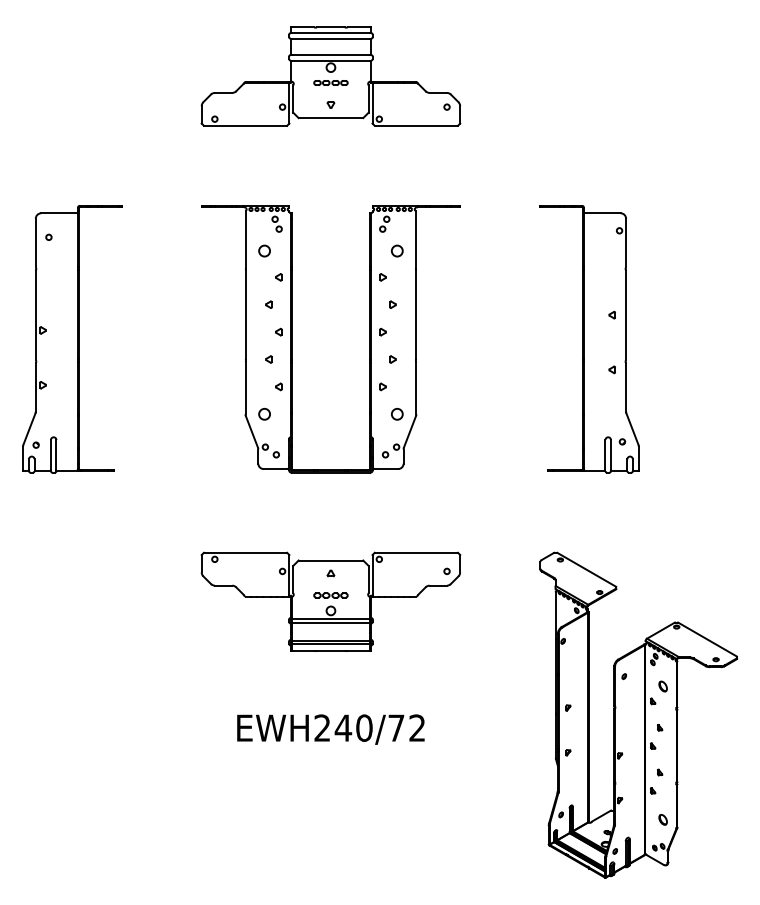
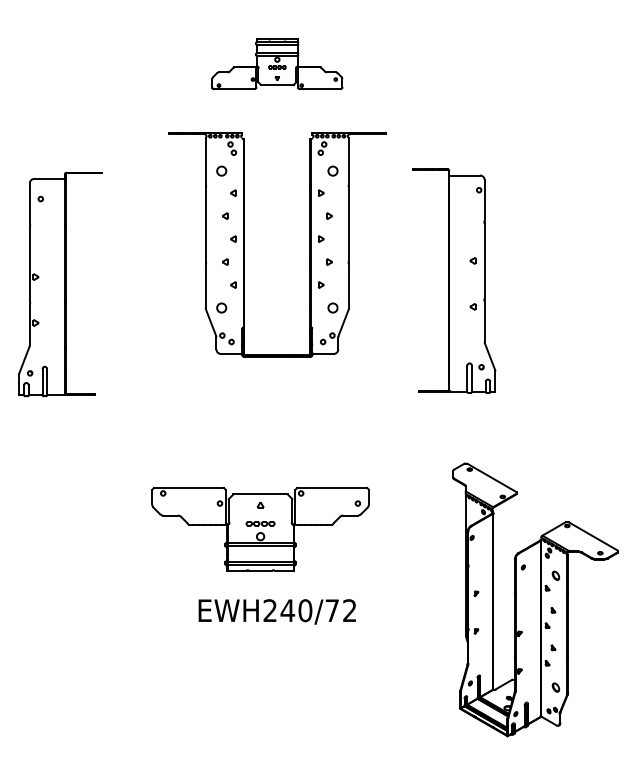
part: (330, 76) -> (276, 64), size x0.6
part: (292, 339) -> (245, 245), moved
part: (589, 339) -> (453, 281), moved
part: (330, 601) -> (260, 528), moved

